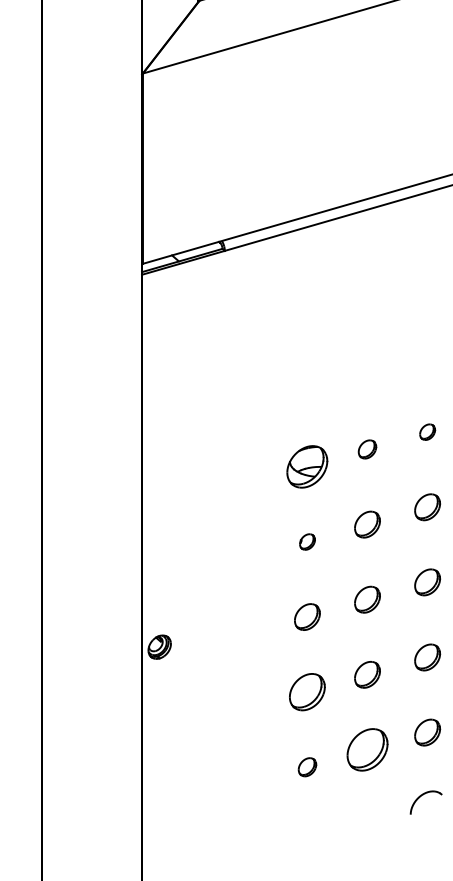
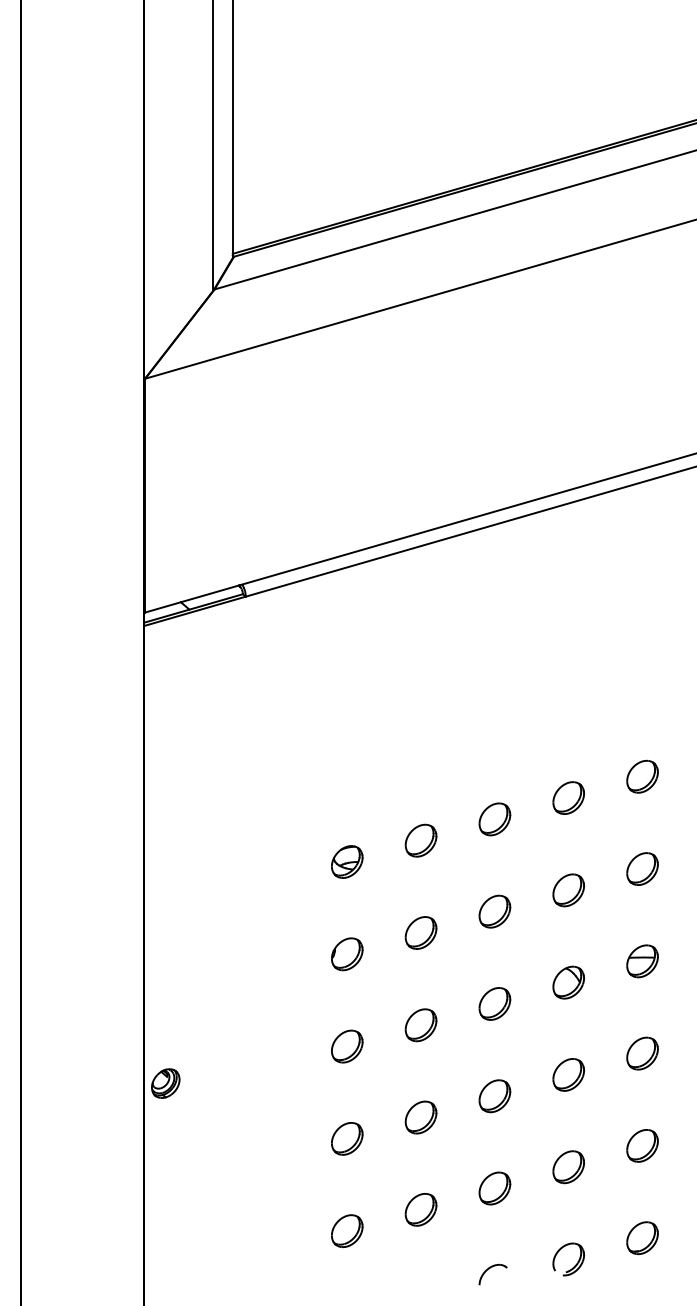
part: (427, 432) -> (494, 819), size x1.67
part: (367, 449) -> (420, 840), size x1.43
part: (307, 466) -> (347, 861), size x0.62
part: (307, 542) -> (347, 954), size x1.67
part: (307, 691) -> (347, 1138), size x0.71
part: (367, 749) -> (420, 1209), size x0.62
part: (307, 766) -> (347, 1230), size x1.43
part: (425, 802) -> (492, 1274), size x0.71

